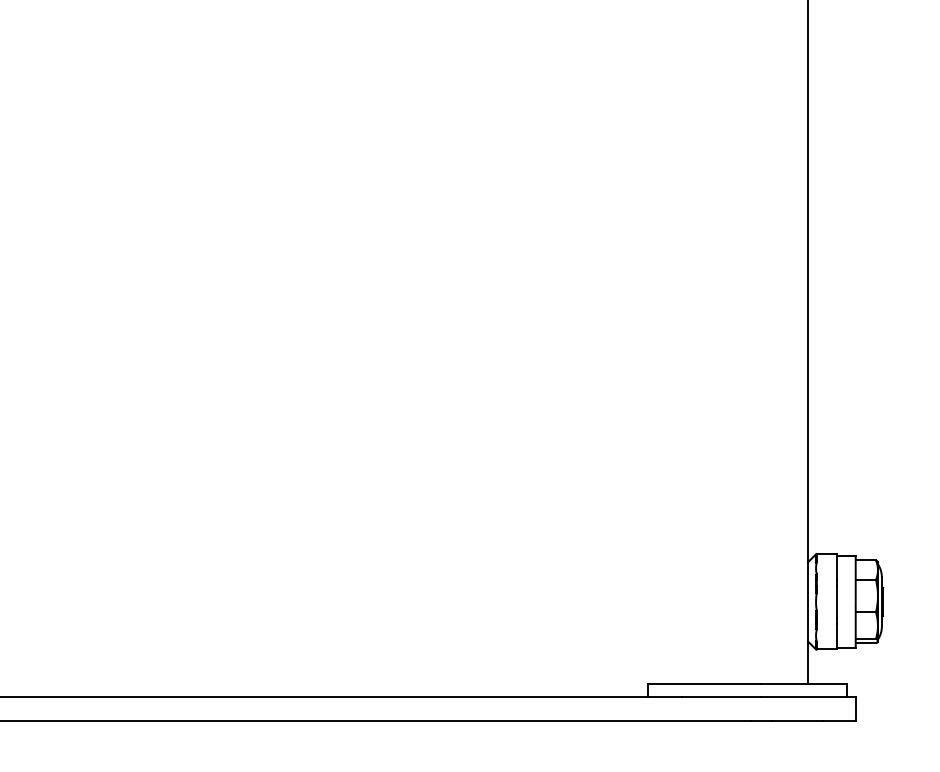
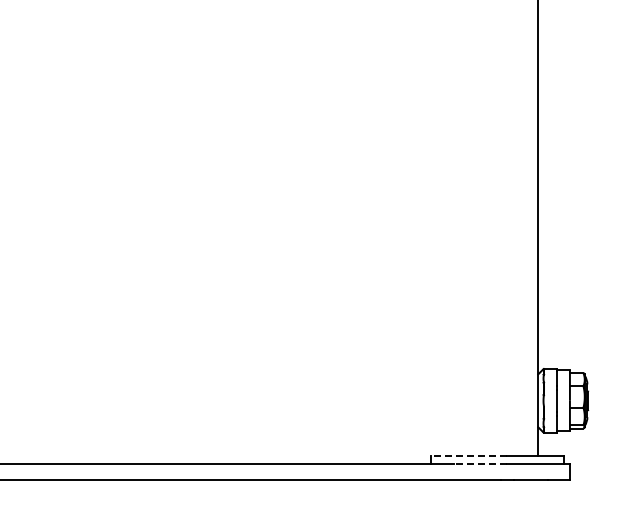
line: (704, 683) -> (469, 455), solid -> dashed
line: (721, 697) -> (480, 464), solid -> dashed

